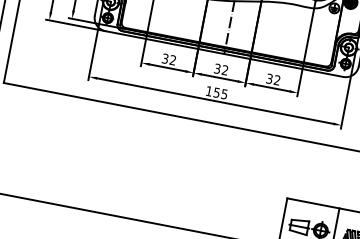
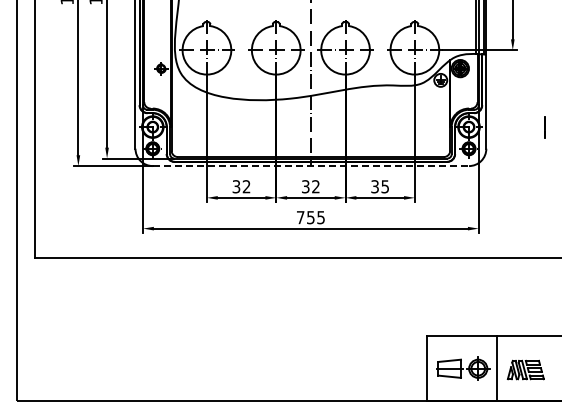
line: (224, 54) -> (311, 166), solid -> dashed
text: (276, 80) -> (384, 186), 32 -> 35
text: (209, 91) -> (300, 217), 155 -> 755

